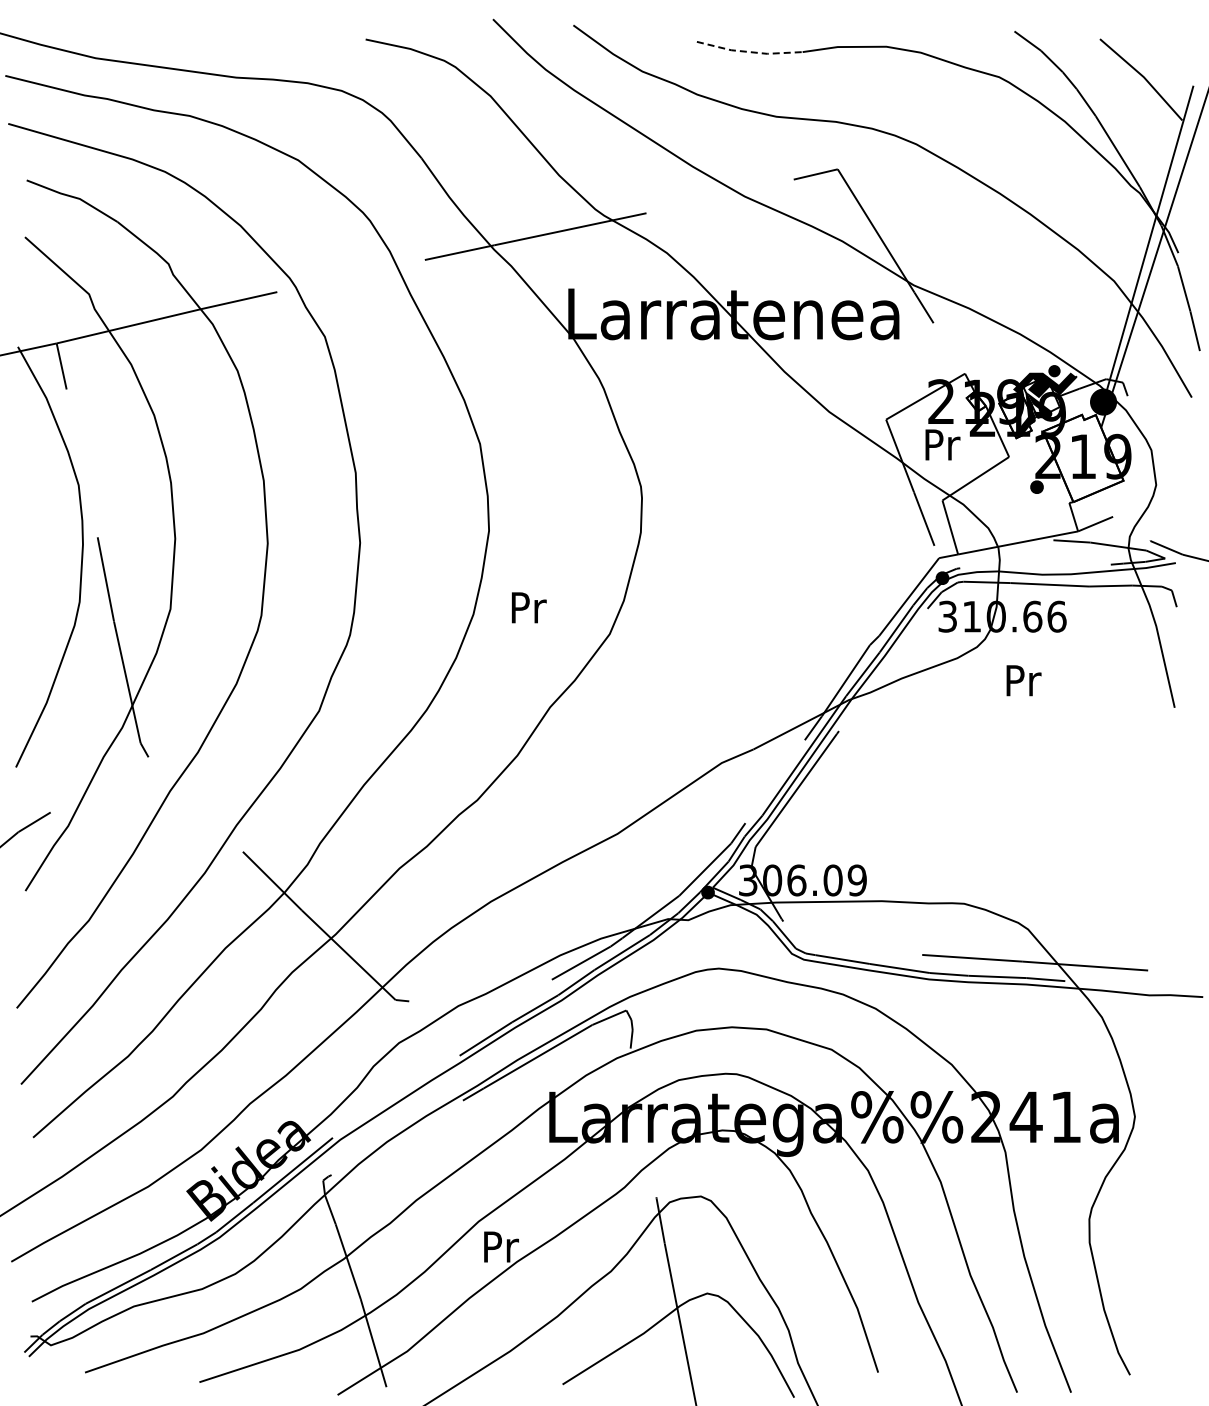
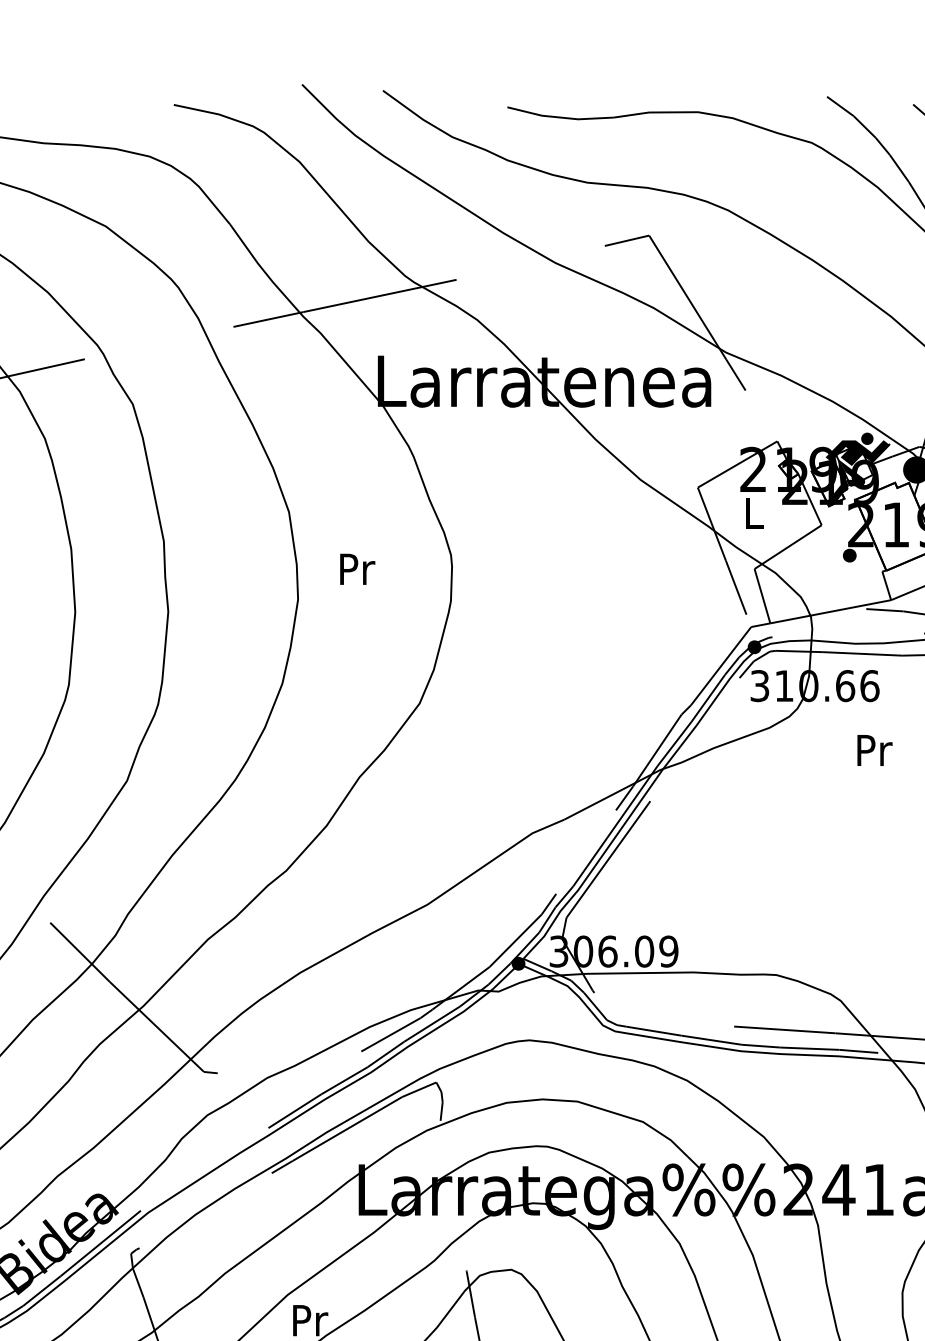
line: (749, 52) -> (560, 117), dashed -> solid
text: (942, 444) -> (754, 512), Pr -> L
text: (529, 607) -> (357, 569), moved
text: (1023, 680) -> (874, 750), moved

